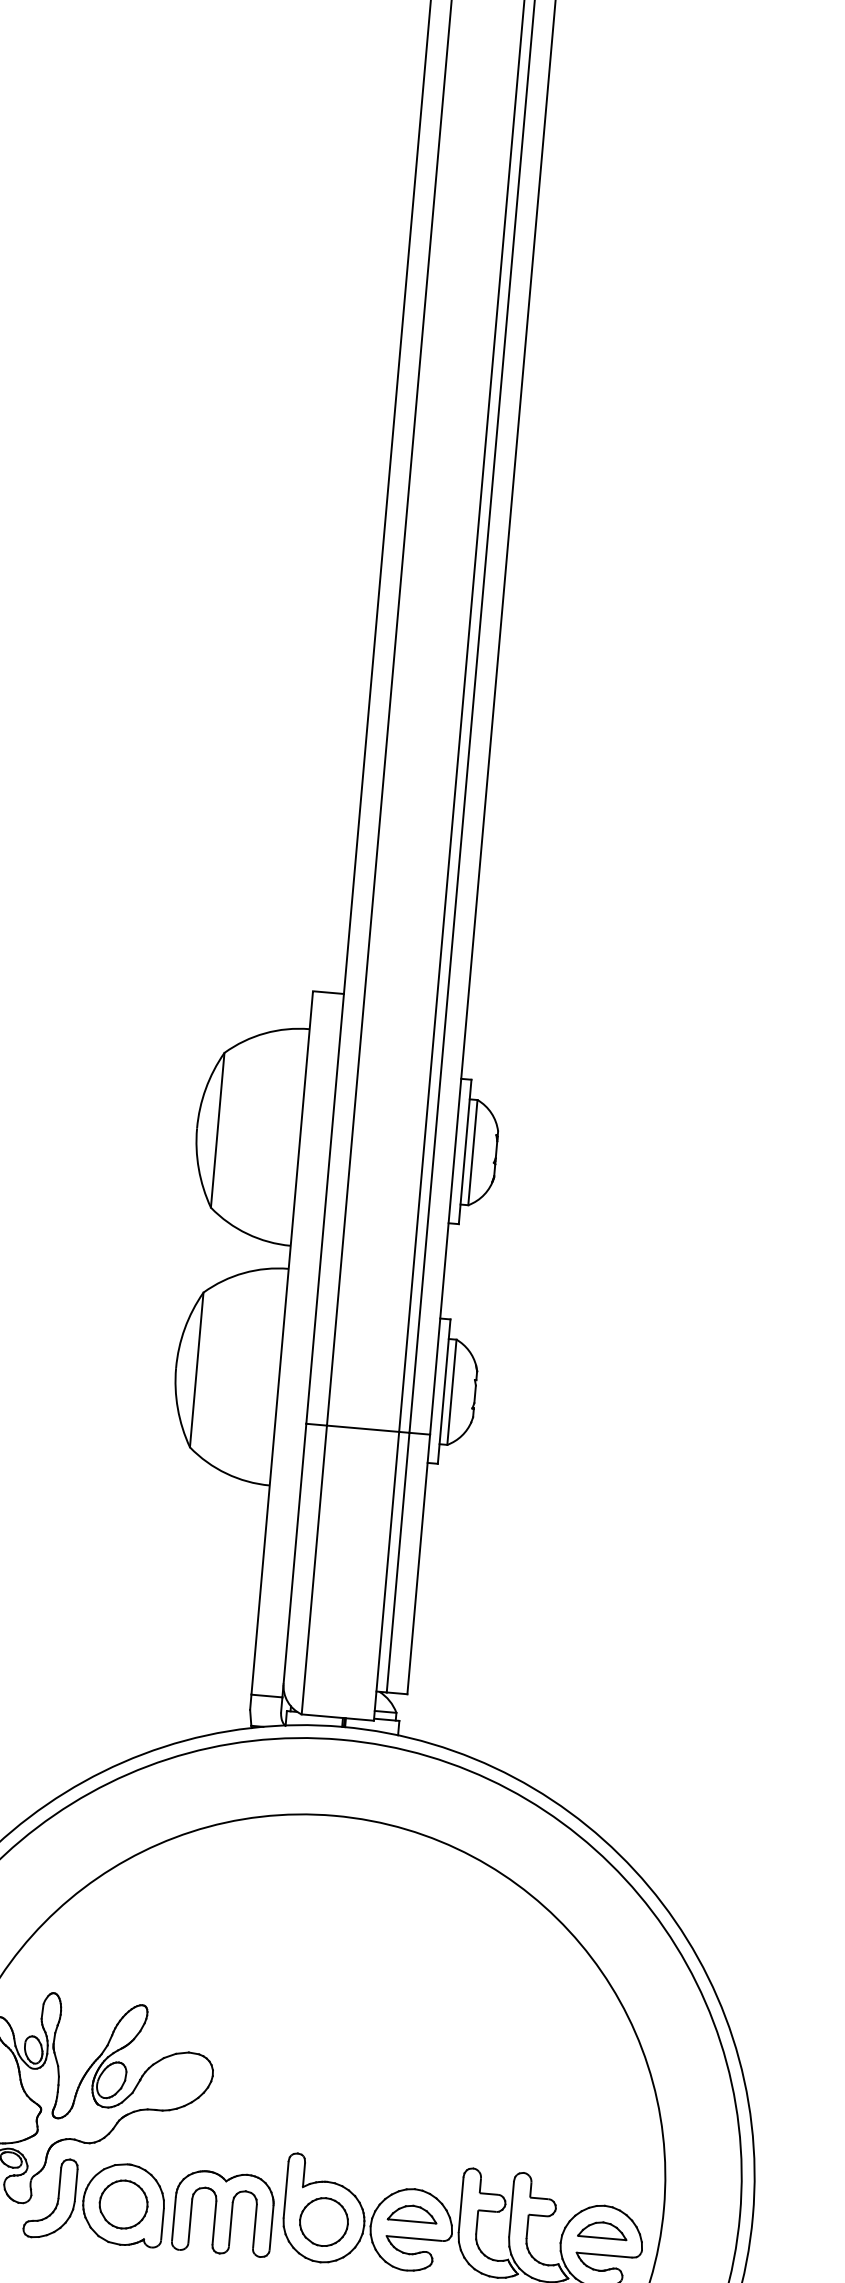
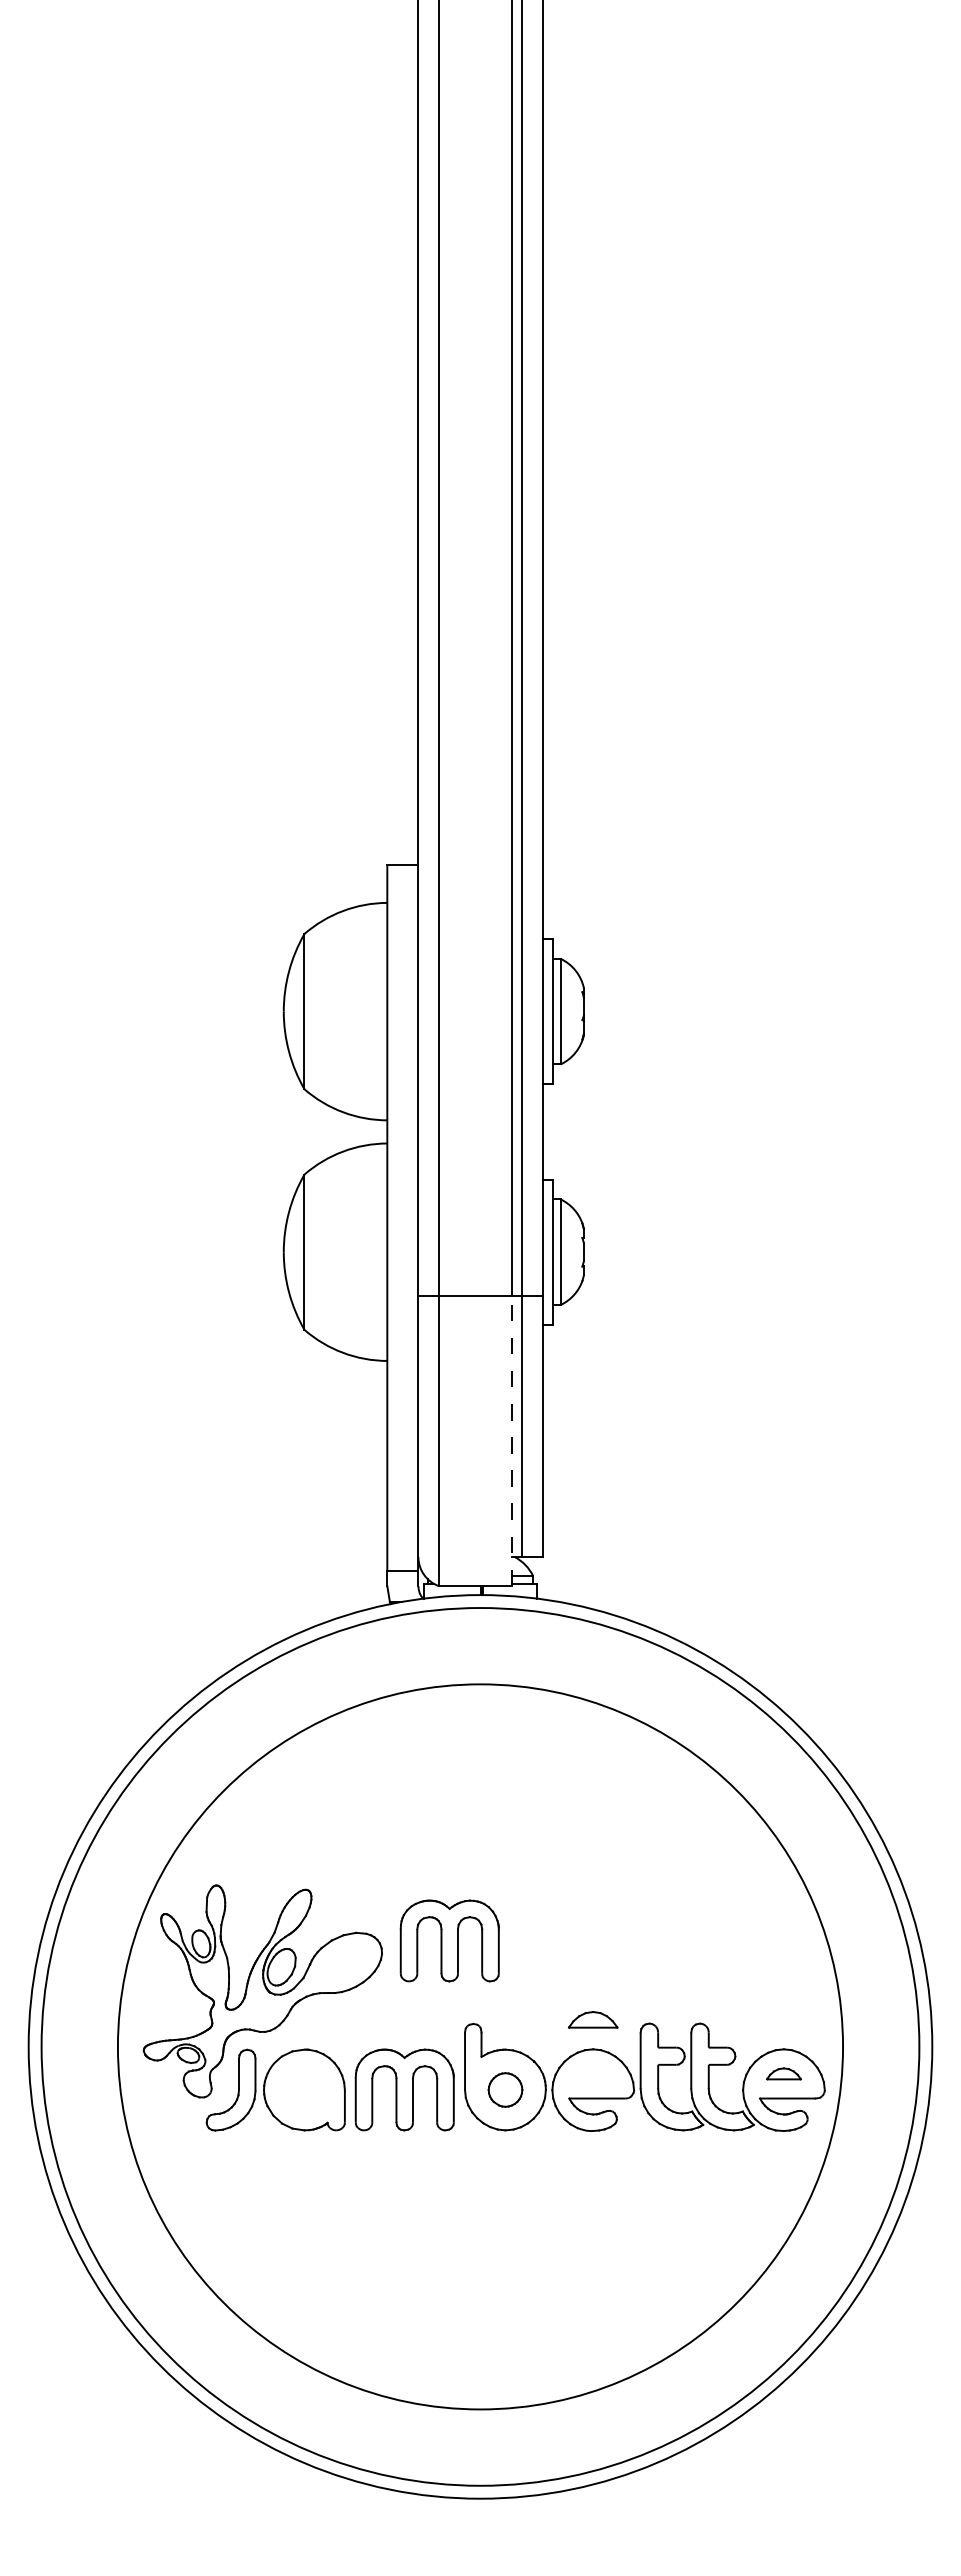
line: (386, 1576) -> (511, 1441), solid -> dashed
part: (281, 2068) -> (449, 1940), added
part: (123, 2204) -> (304, 2089), removed
part: (413, 2213) -> (593, 2019), moved
part: (324, 2221) -> (505, 2089), size x0.7
part: (602, 2229) -> (783, 2073), size x0.7

